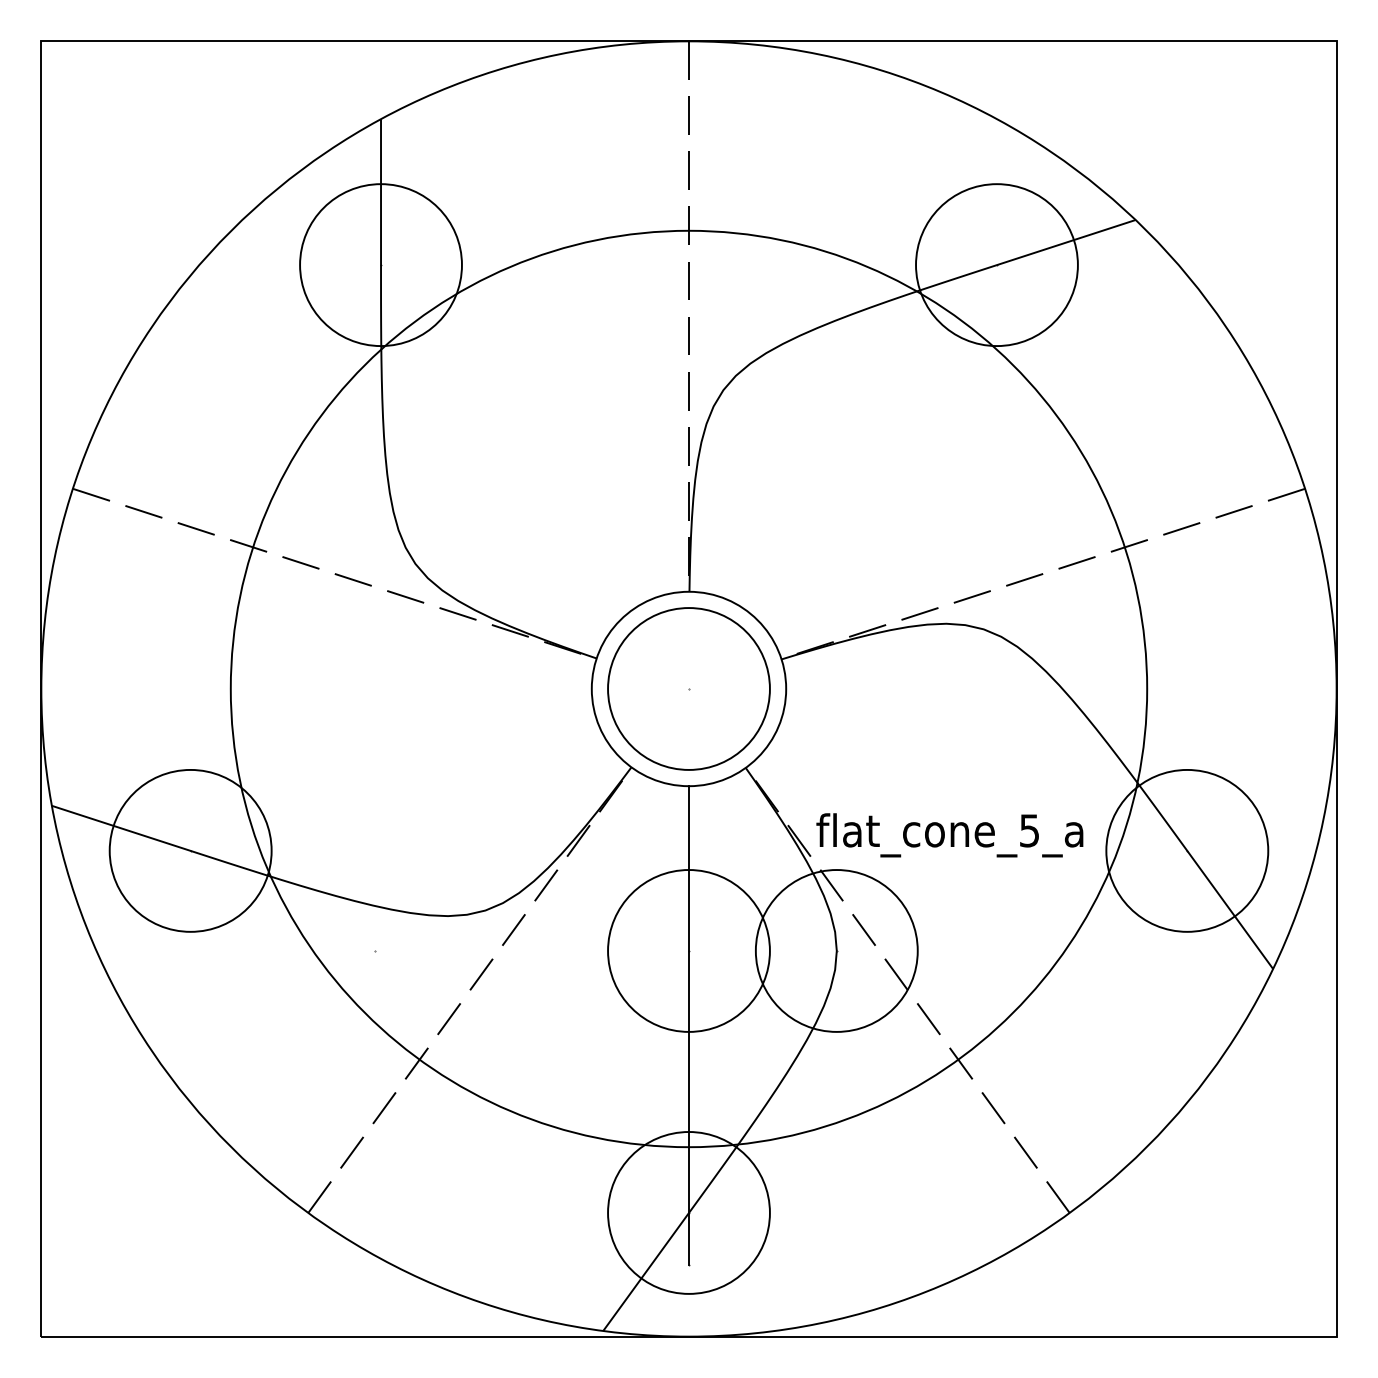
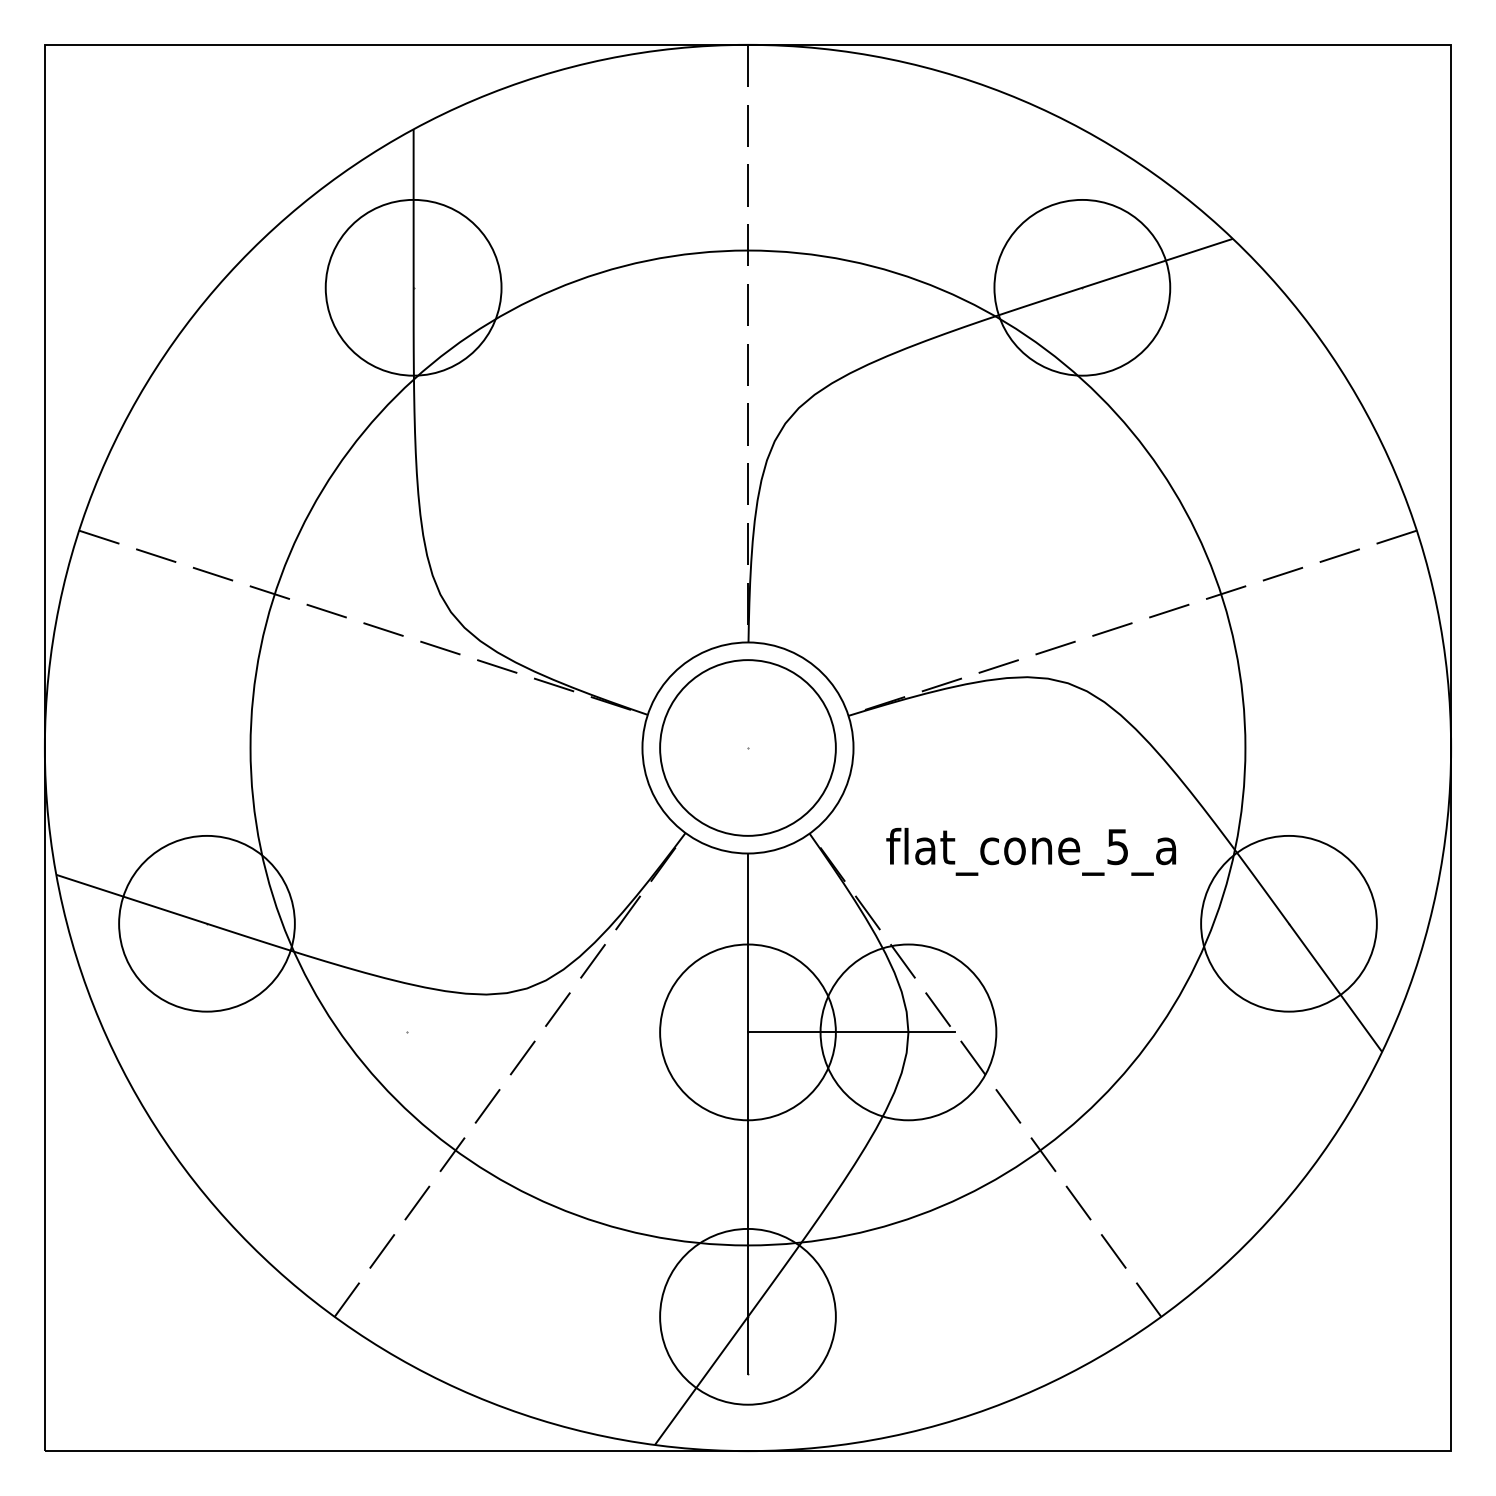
text: (949, 834) -> (1030, 851), moved
line: (784, 951) -> (851, 1032), added

